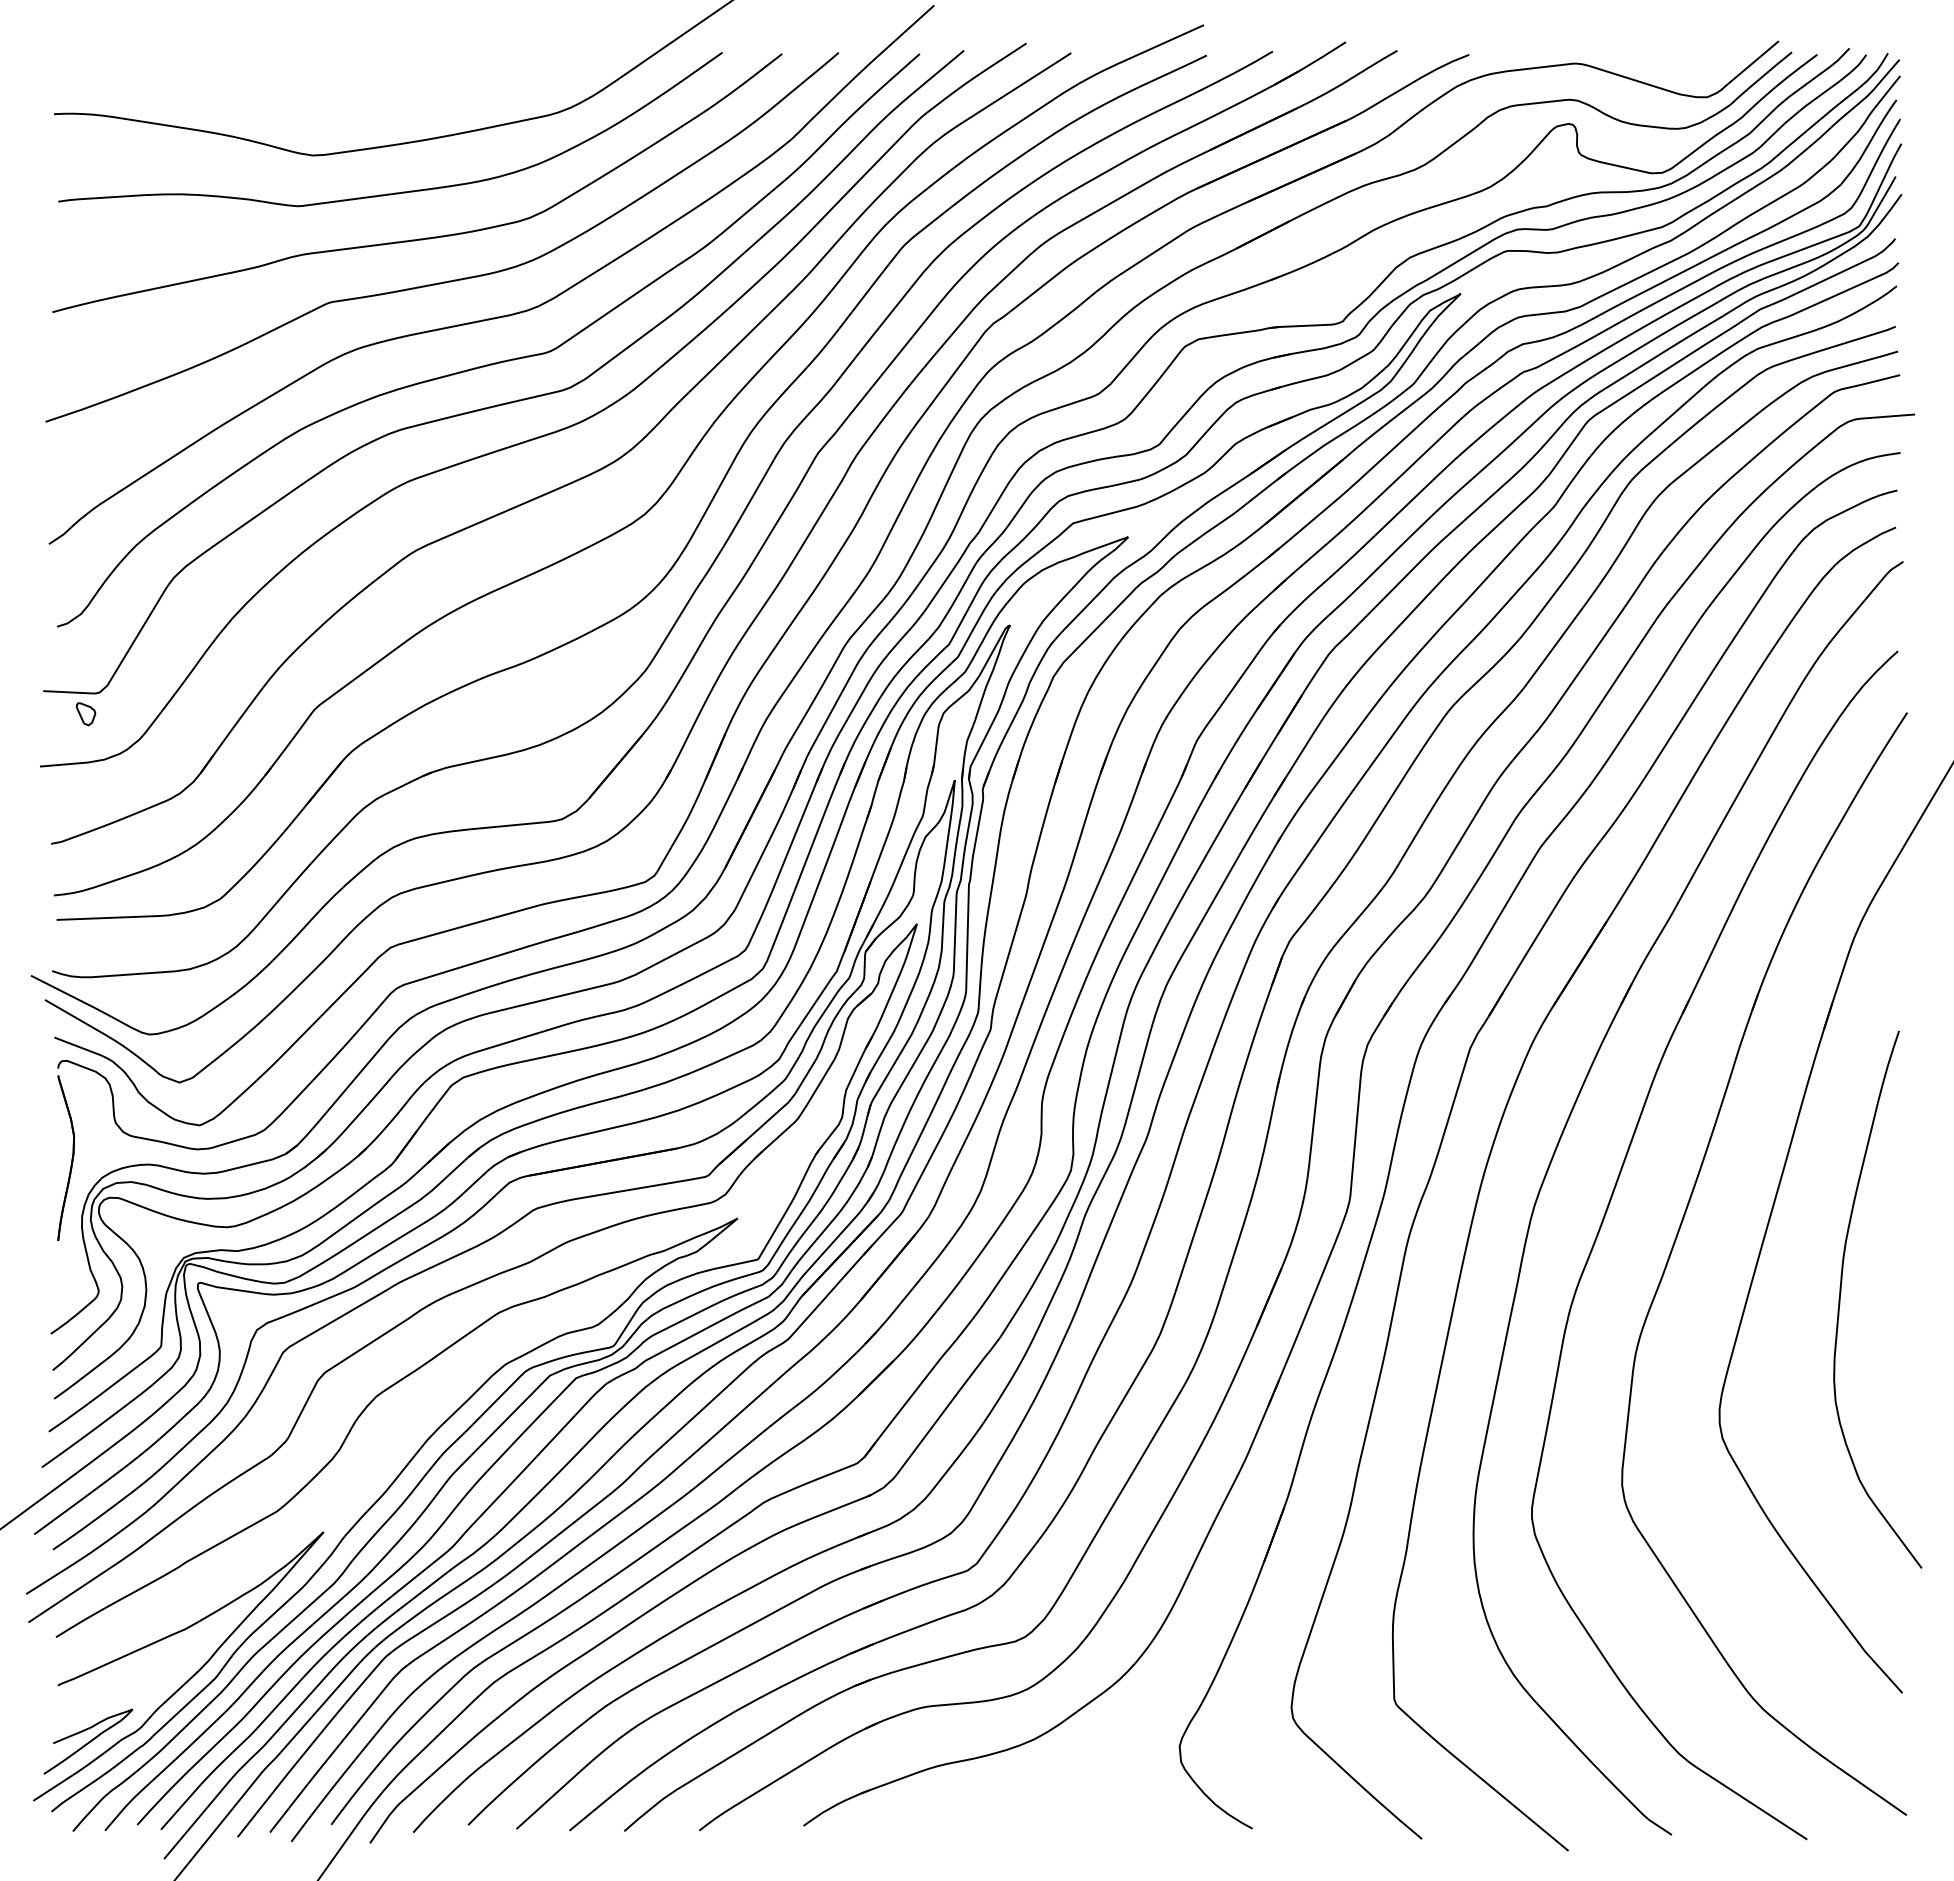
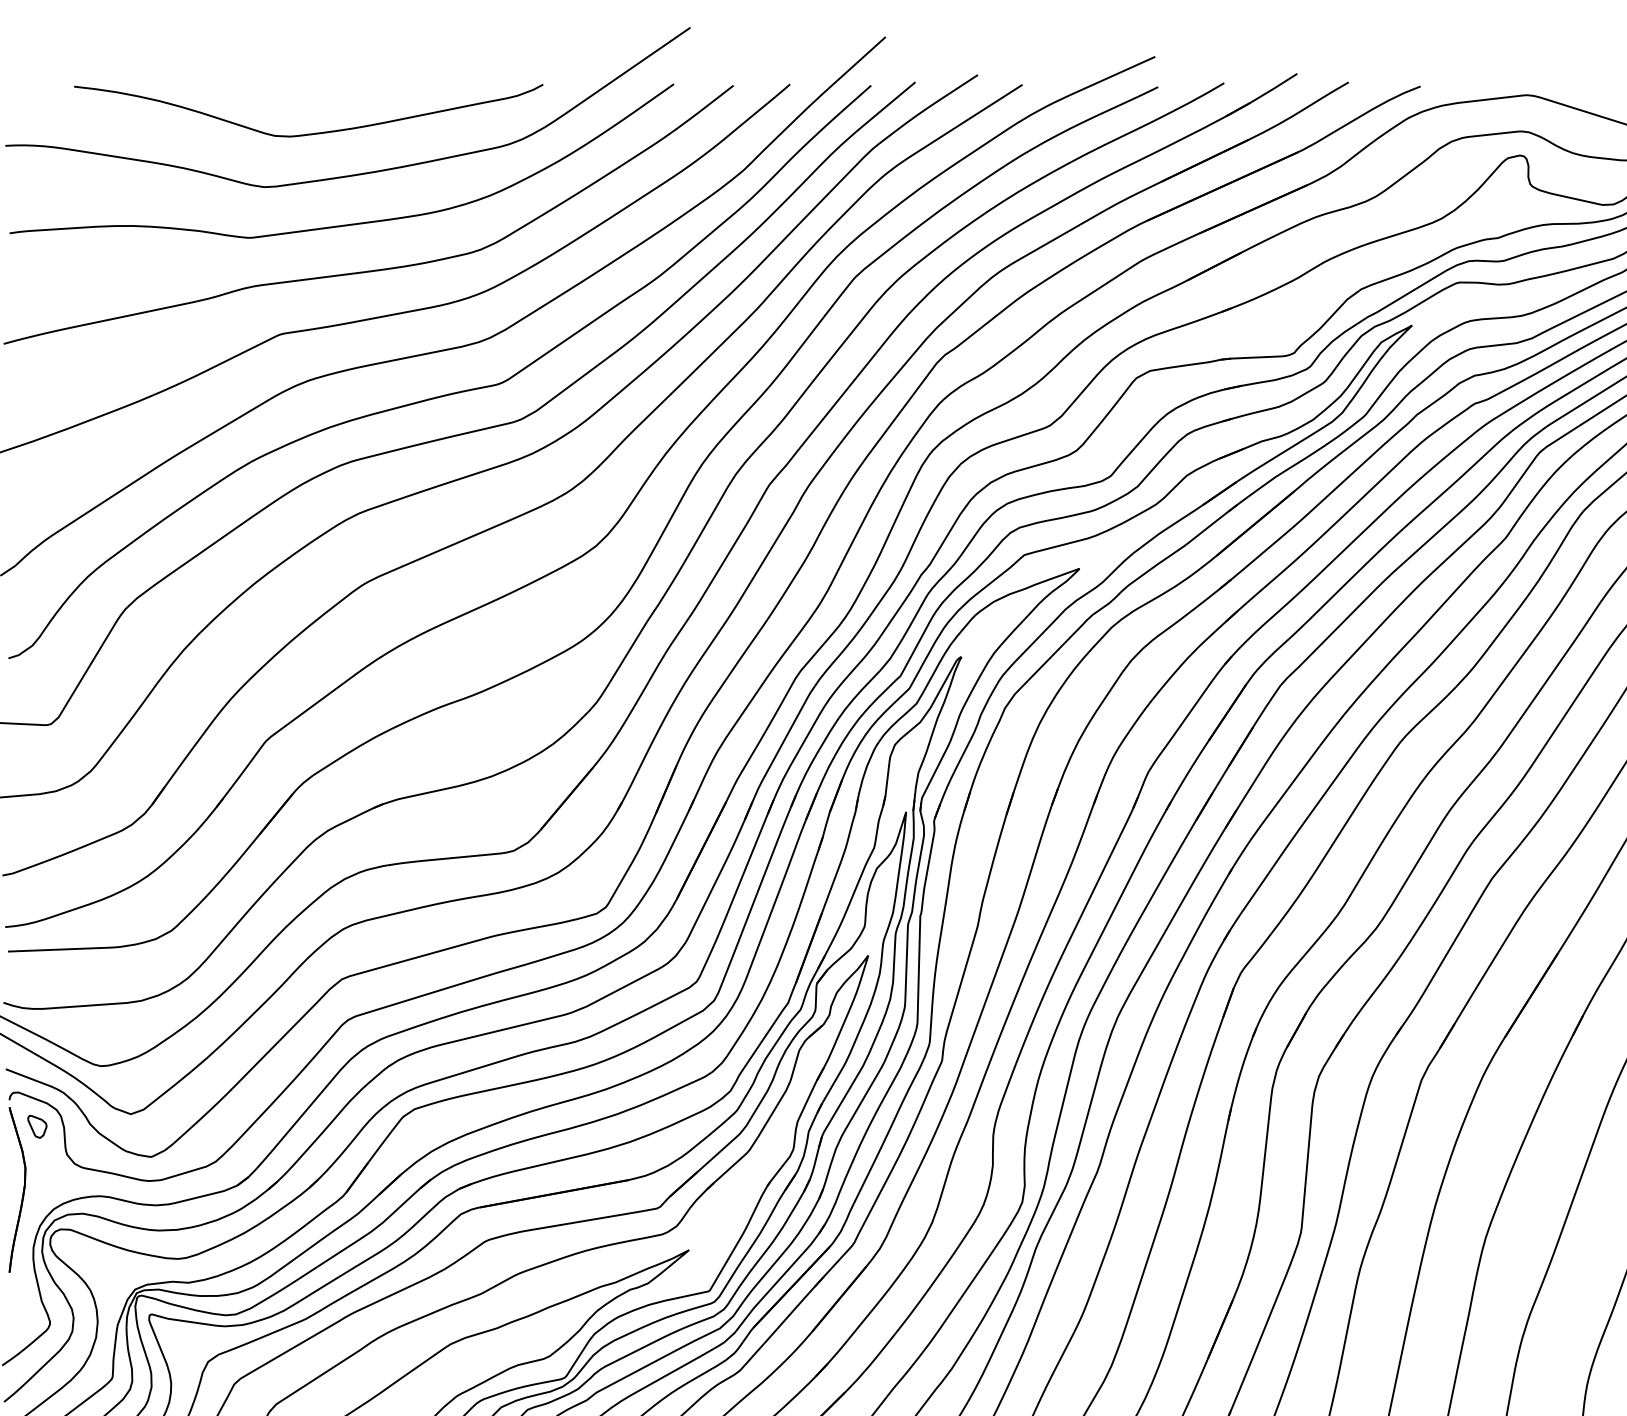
curve: (359, 101) -> (310, 133), added
part: (85, 714) -> (36, 1127), moved

